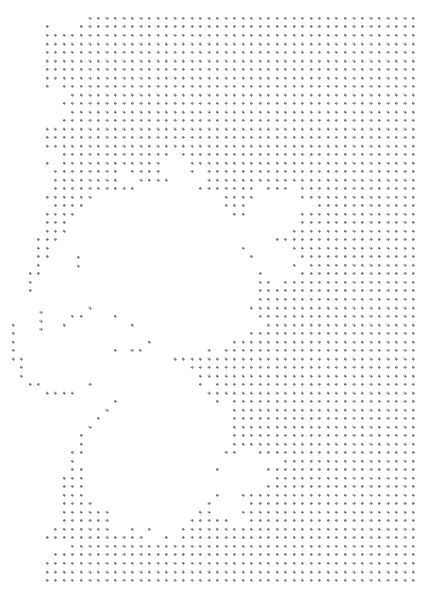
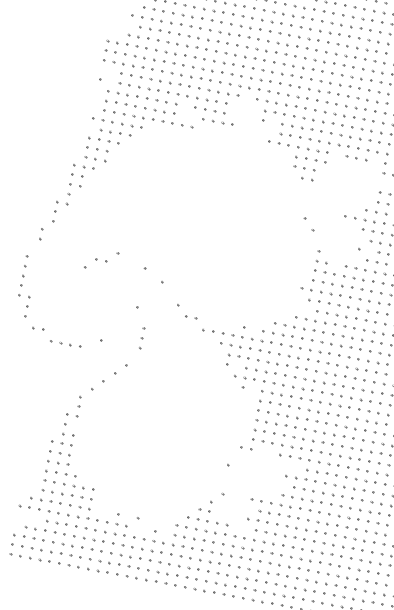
part: (78, 261) -> (41, 234), moved
part: (40, 320) -> (141, 337), moved
part: (135, 350) -> (190, 317), moved

